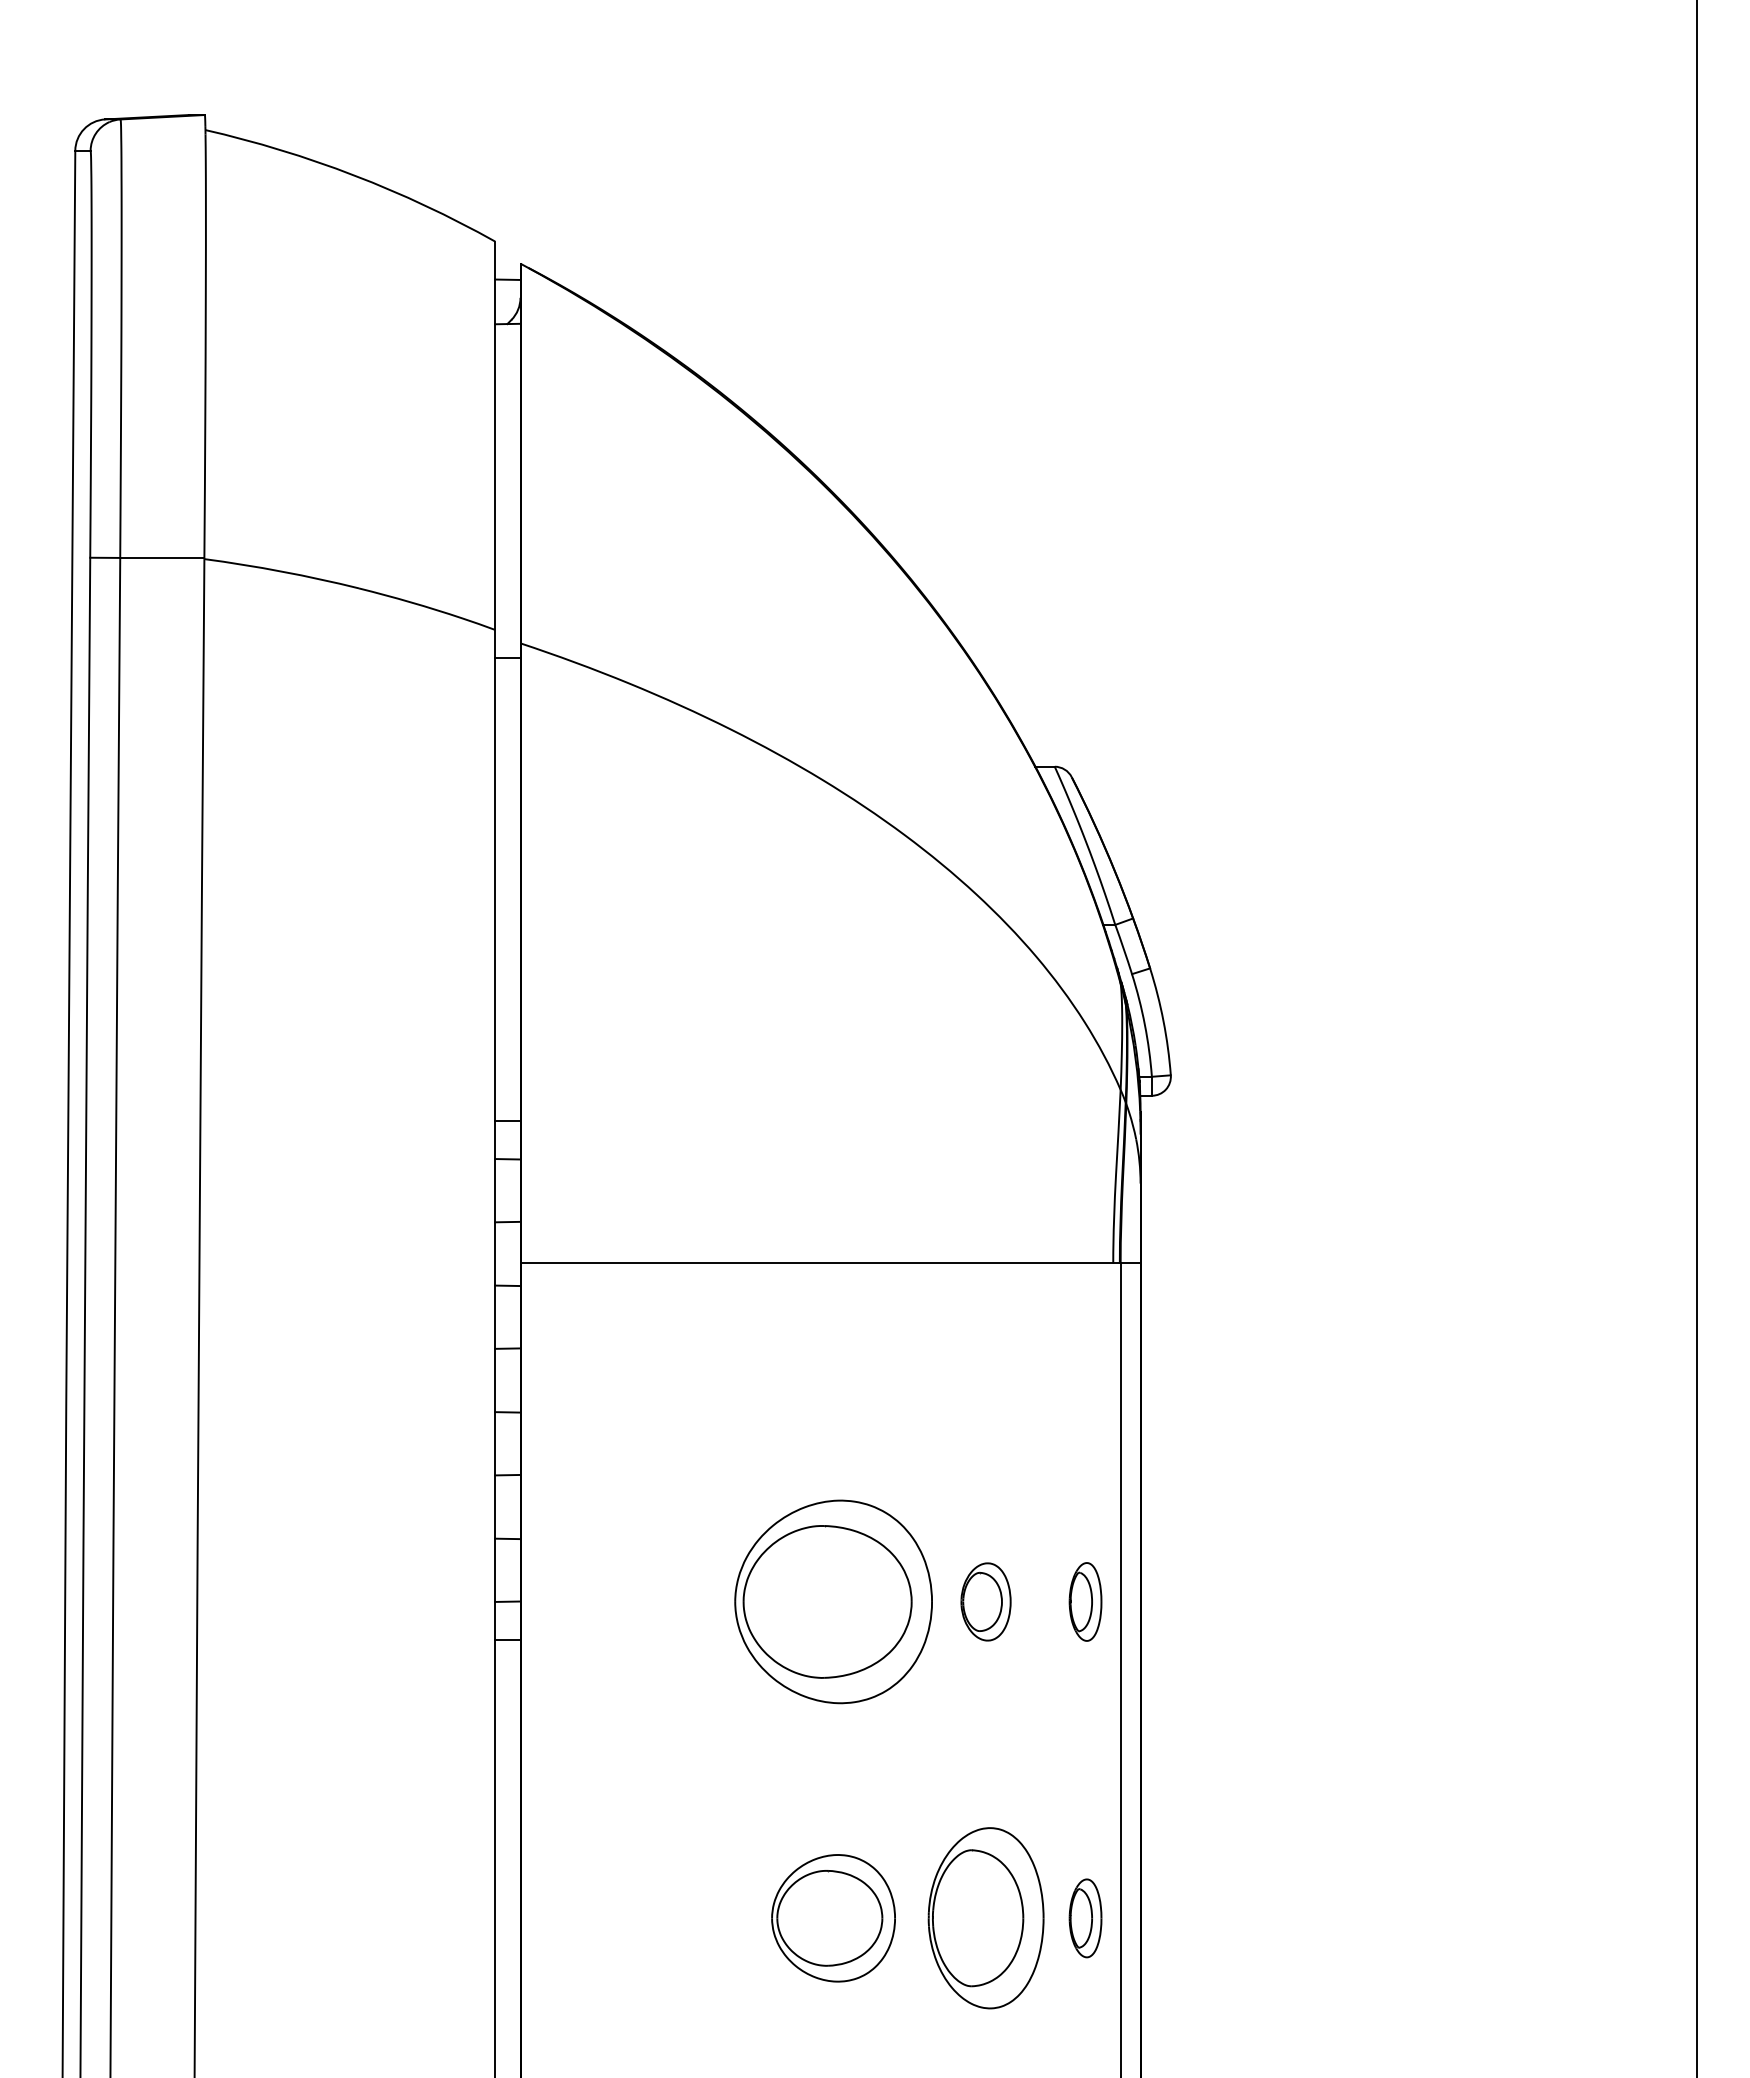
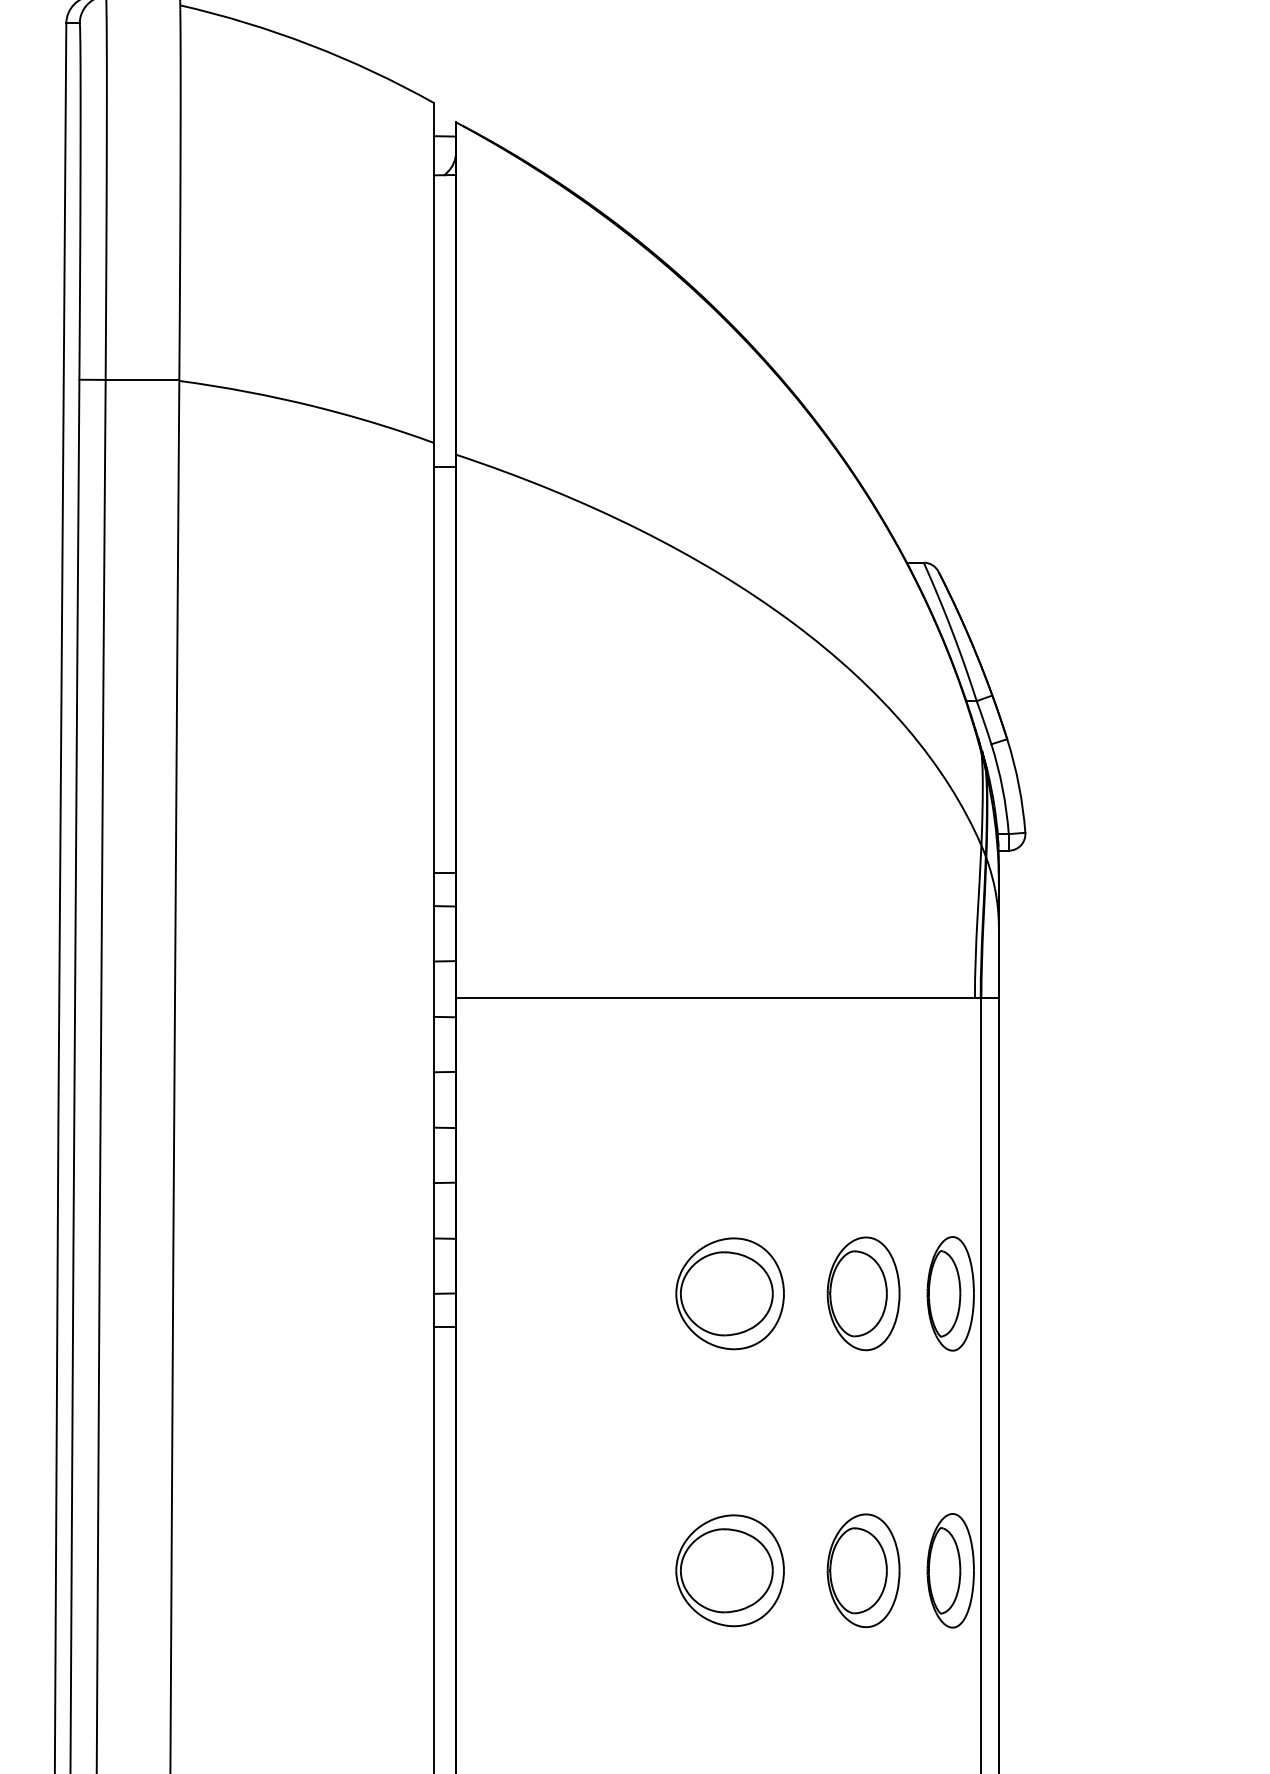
part: (833, 1601) -> (730, 1293), size x0.62
part: (985, 1601) -> (863, 1293), size x1.67
part: (1085, 1601) -> (950, 1293), size x1.67
part: (985, 1918) -> (863, 1570), size x0.71
part: (1085, 1918) -> (950, 1570), size x1.67

